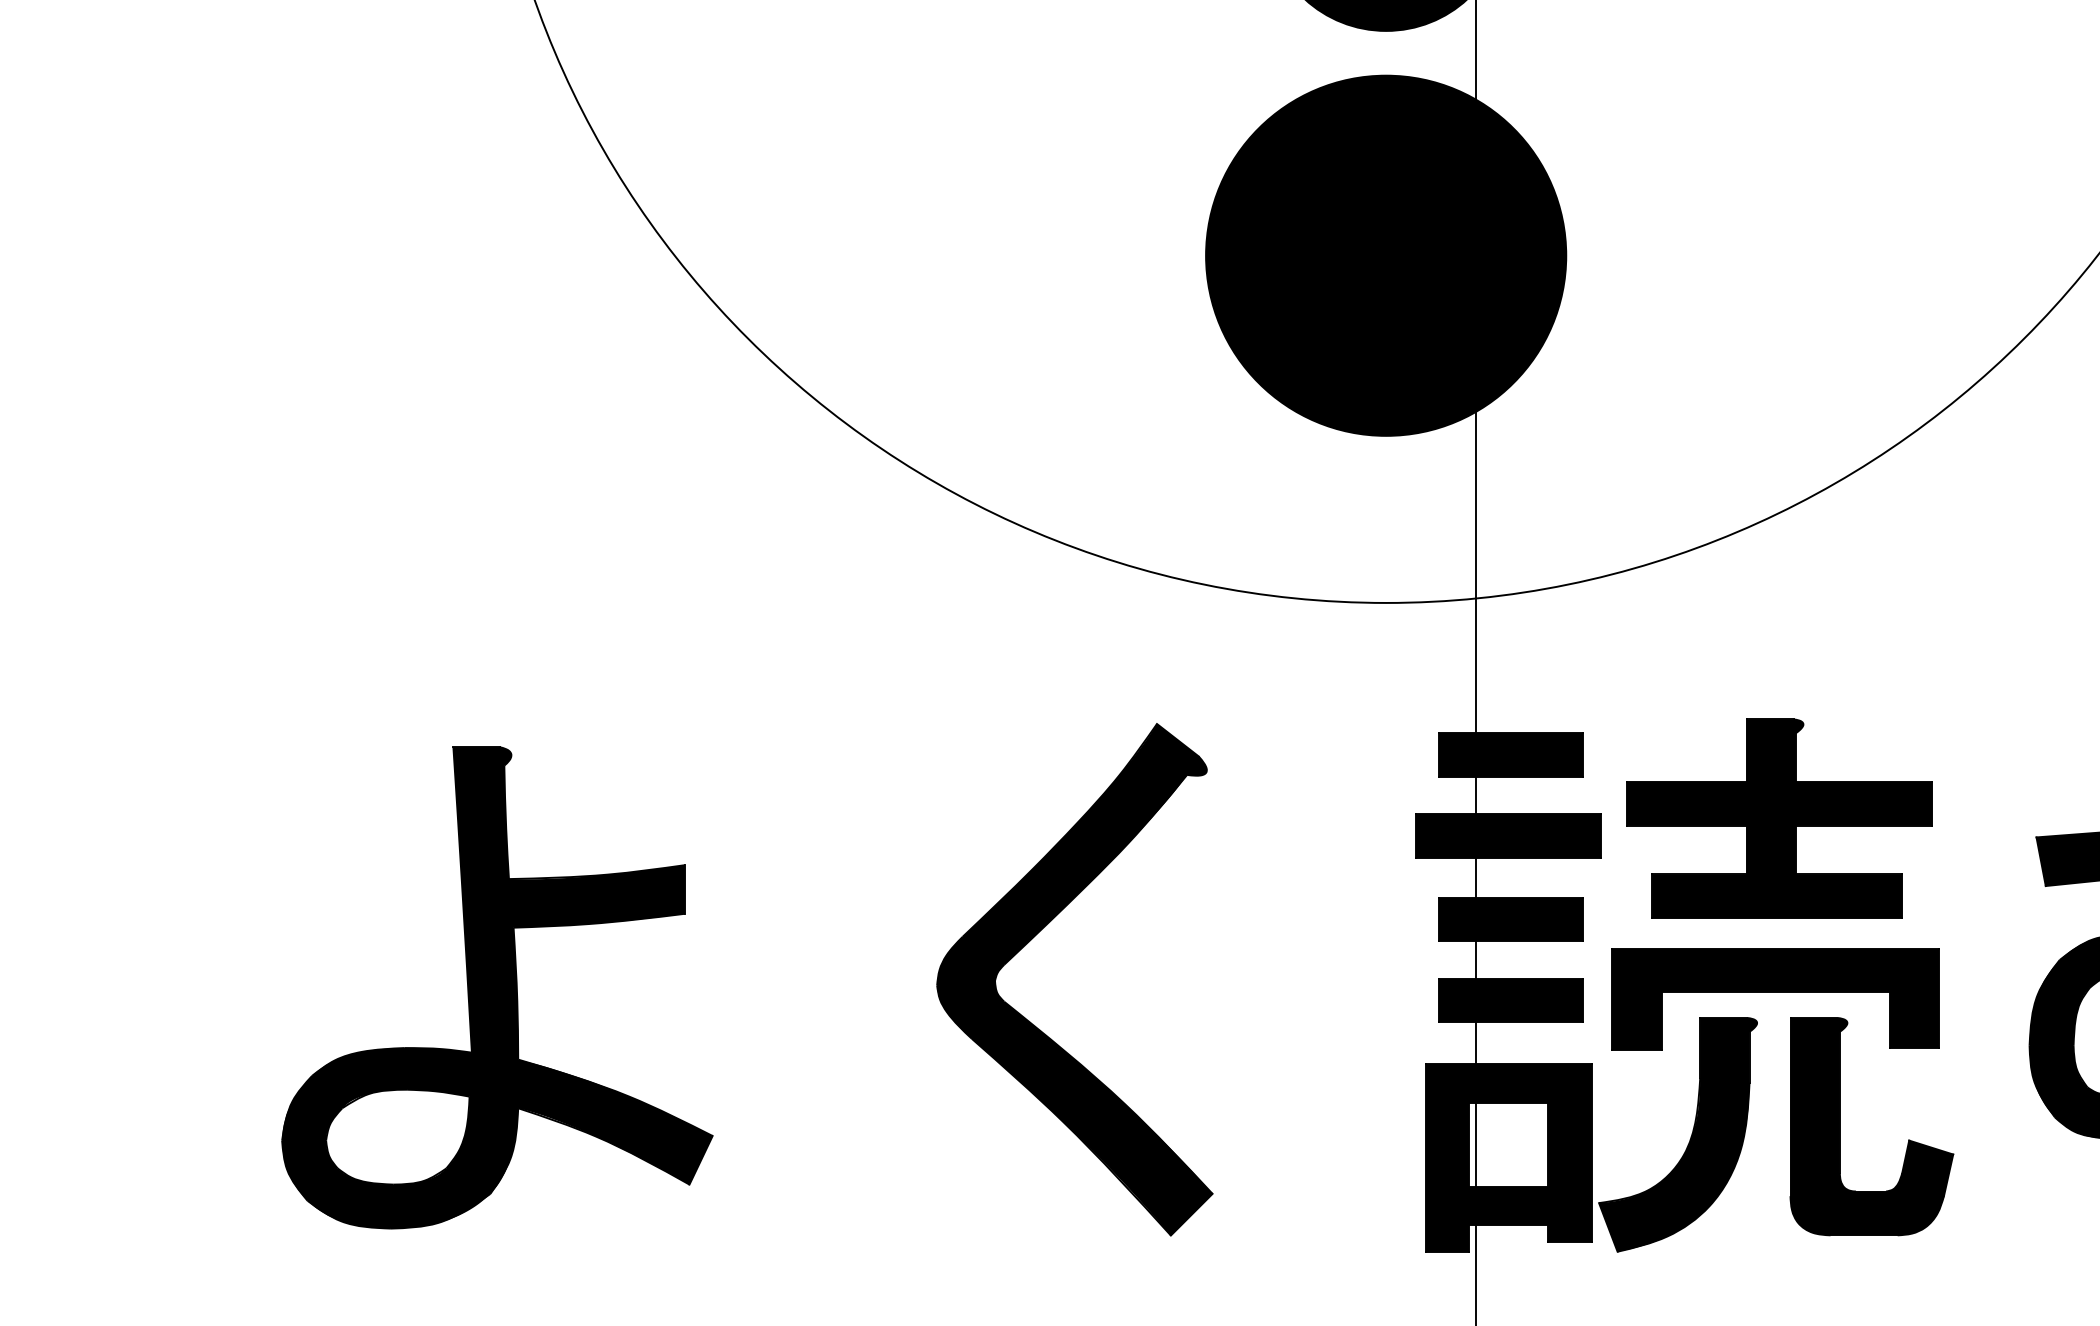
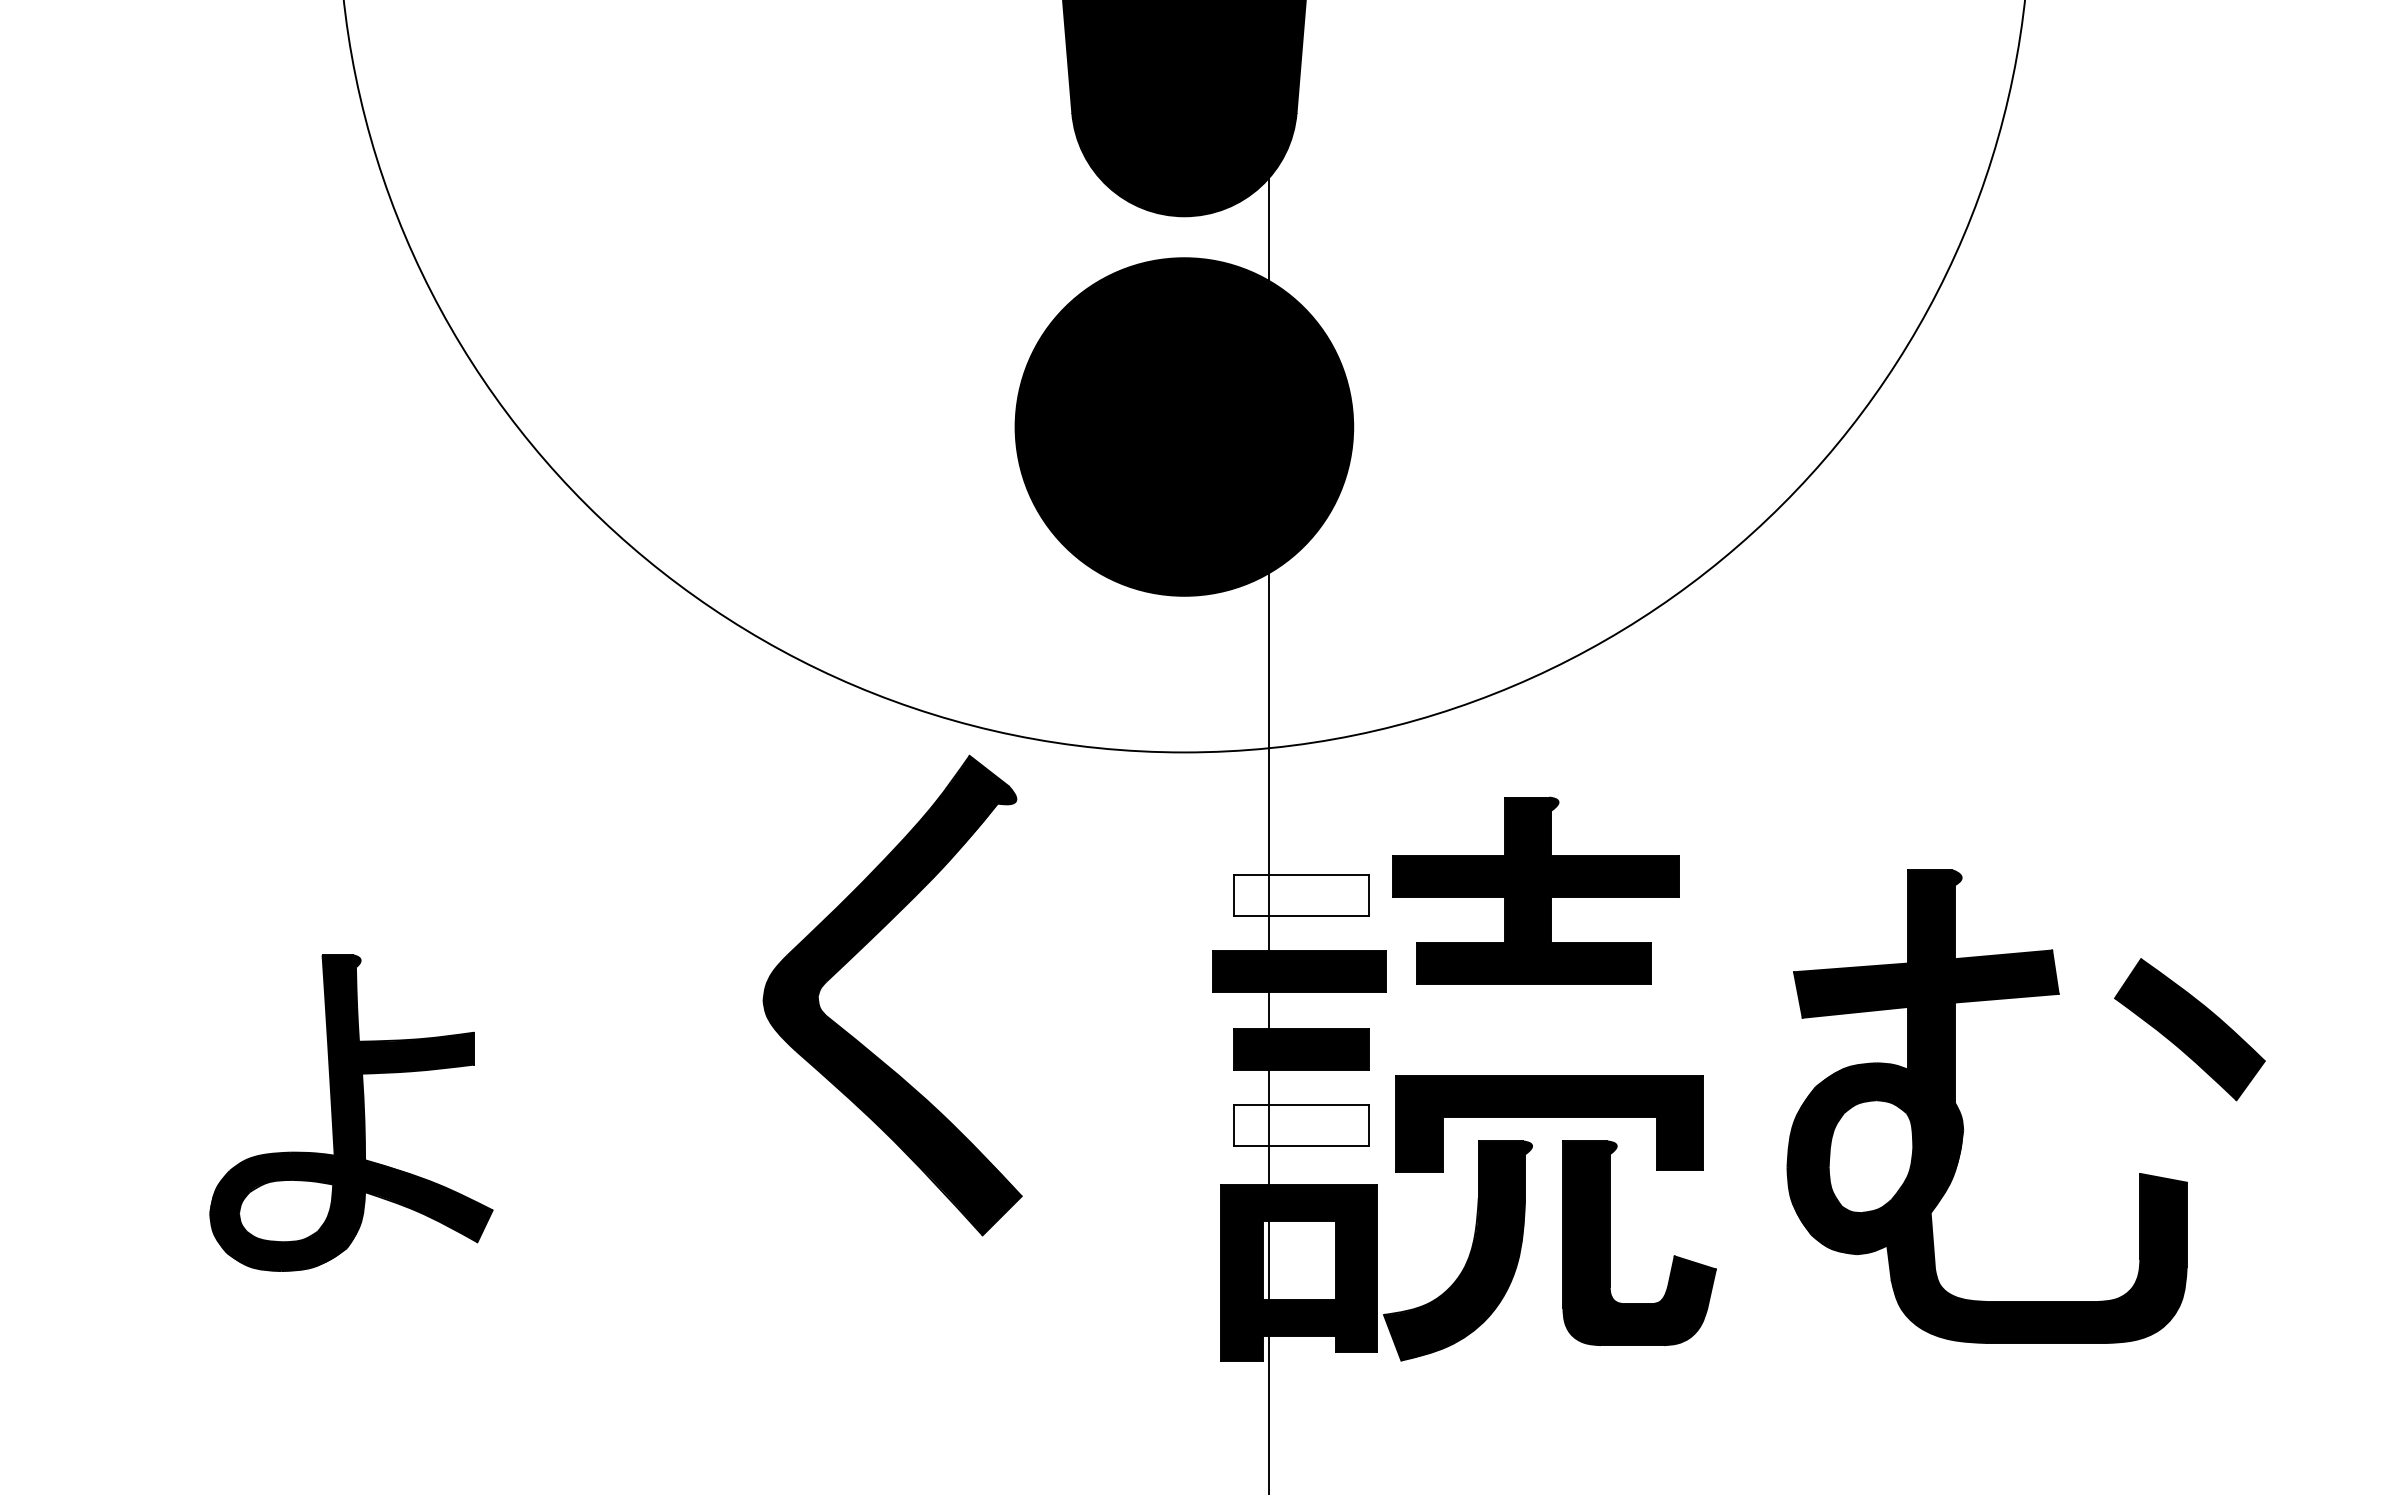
fill: (1511, 754) -> (1301, 894), removed
part: (1778, 818) -> (1535, 890), moved
part: (1034, 938) -> (854, 956), moved
part: (497, 987) -> (351, 1112), size x0.7
fill: (1511, 999) -> (1301, 1124), removed

